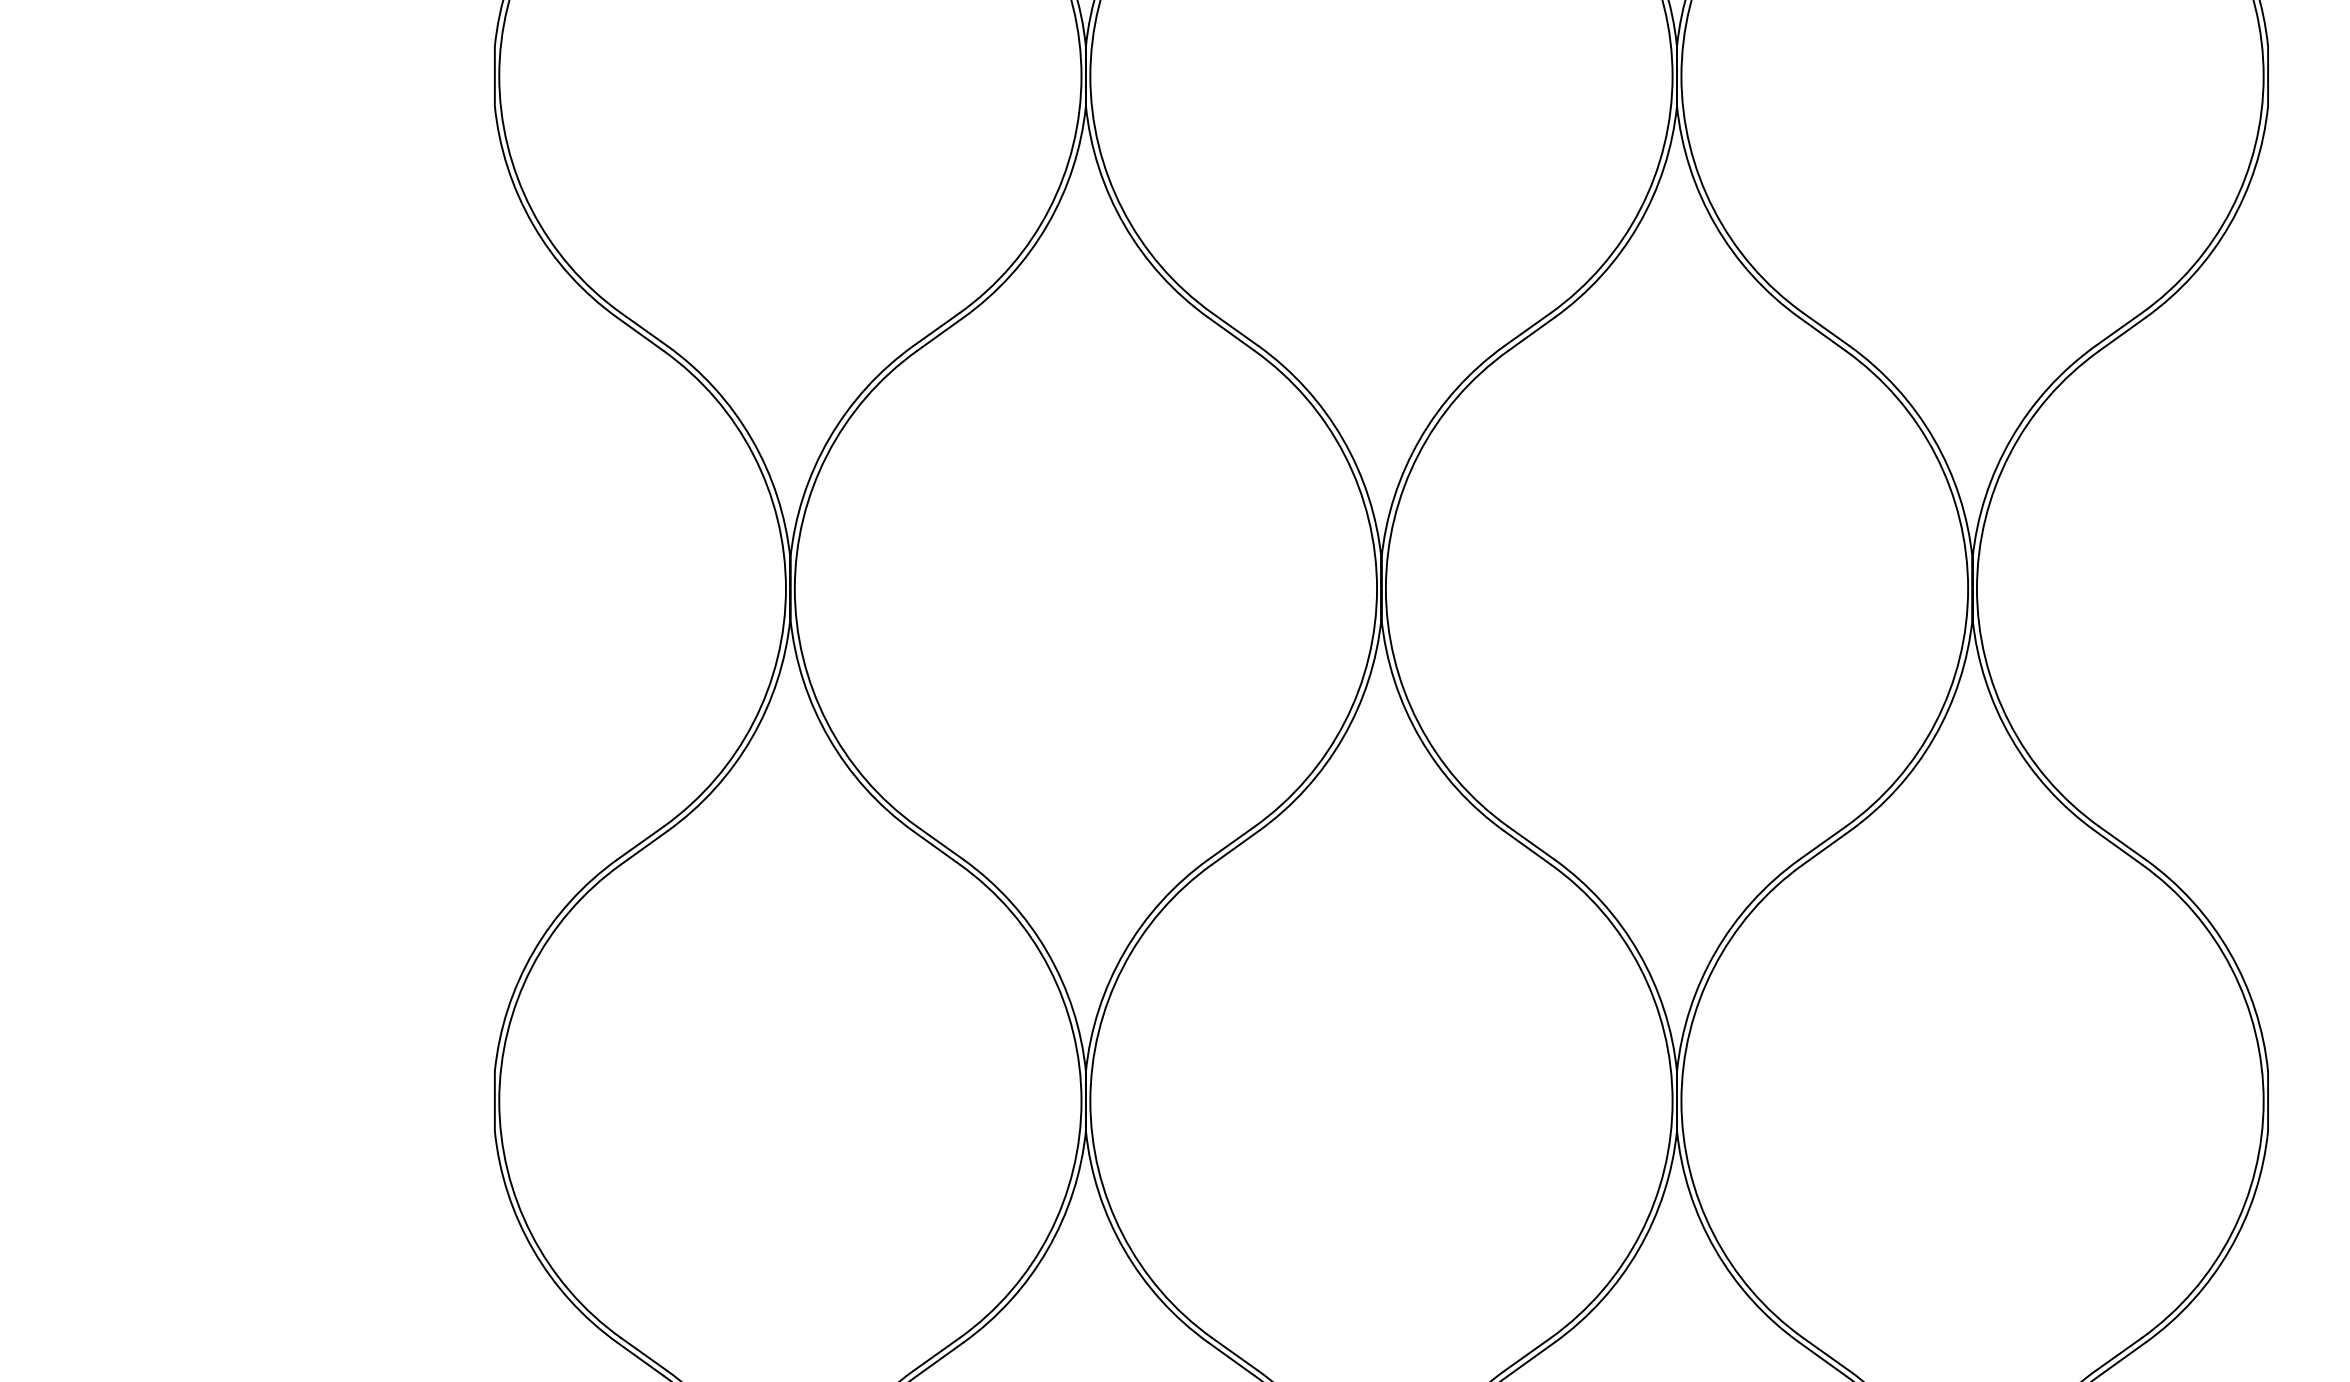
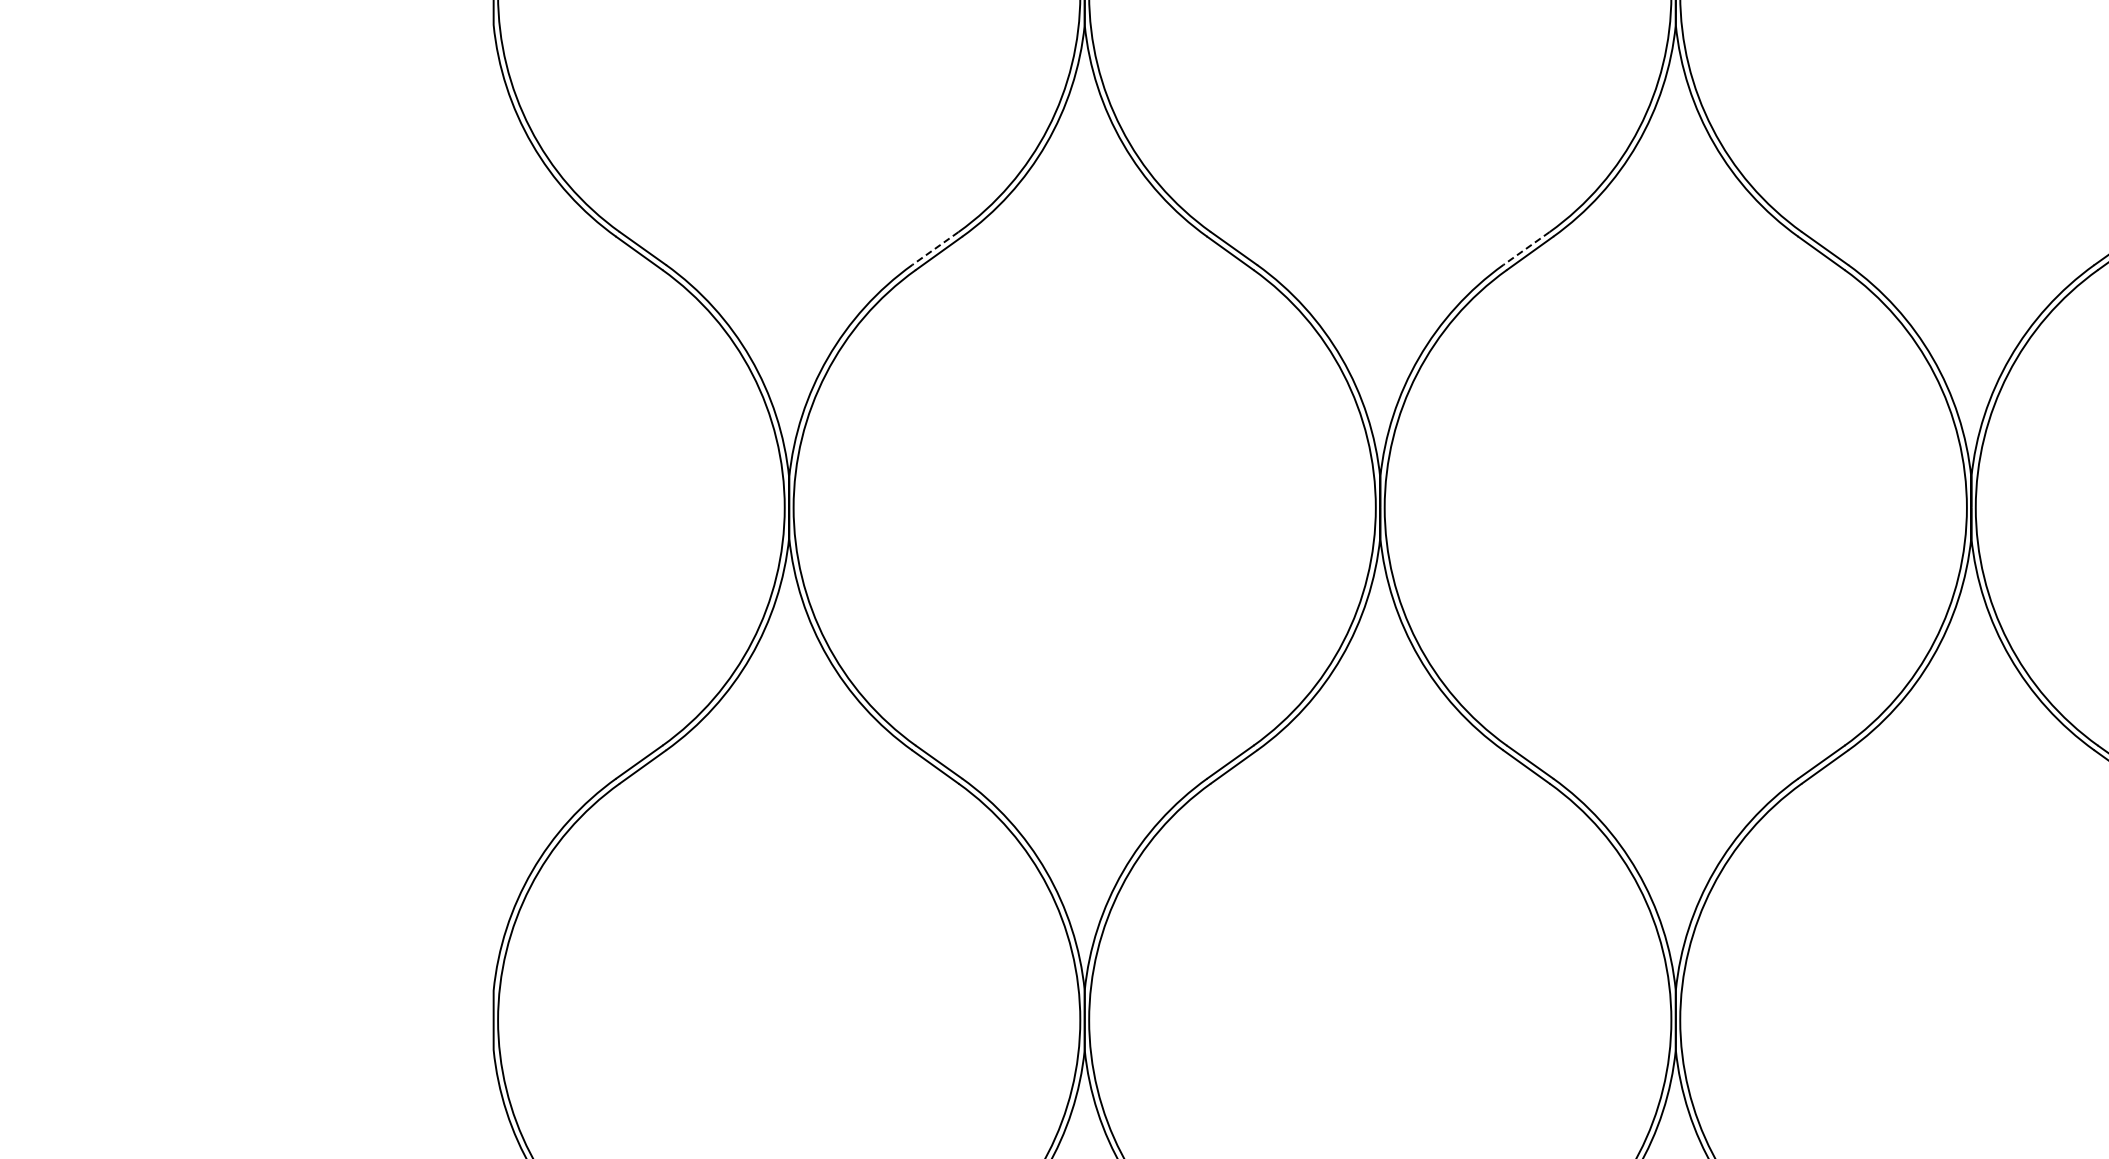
line: (936, 329) -> (935, 248), solid -> dashed
line: (1527, 329) -> (1526, 248), solid -> dashed

